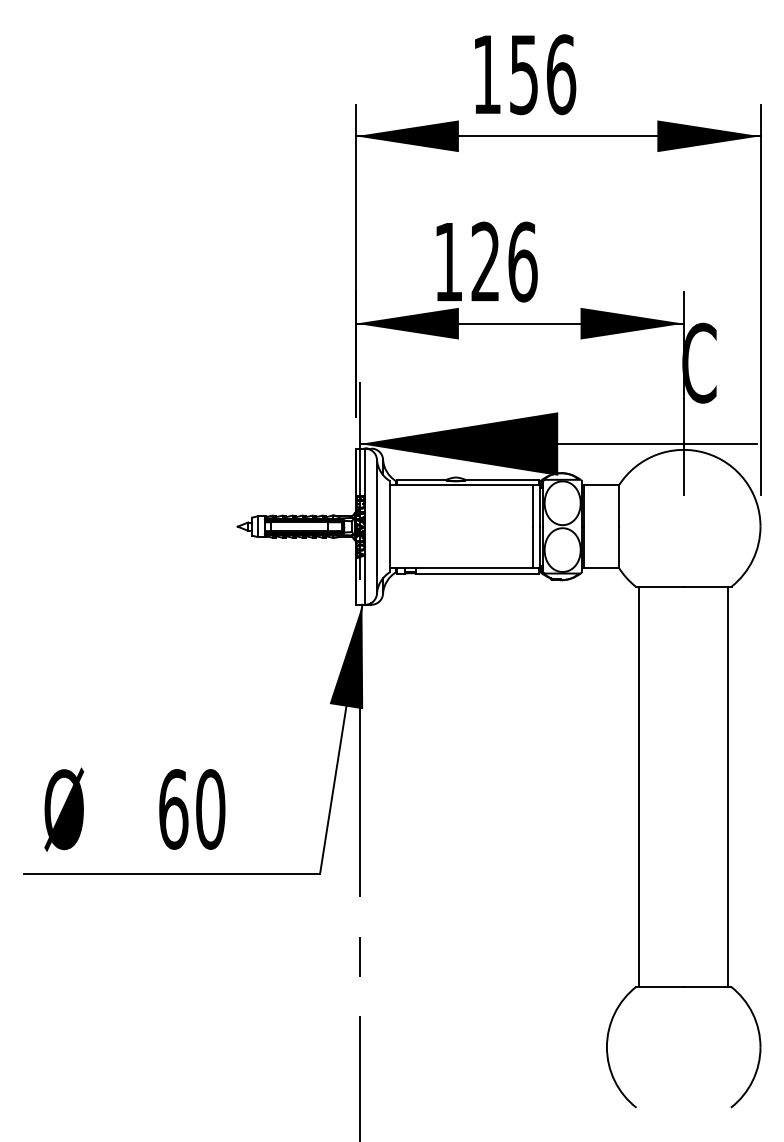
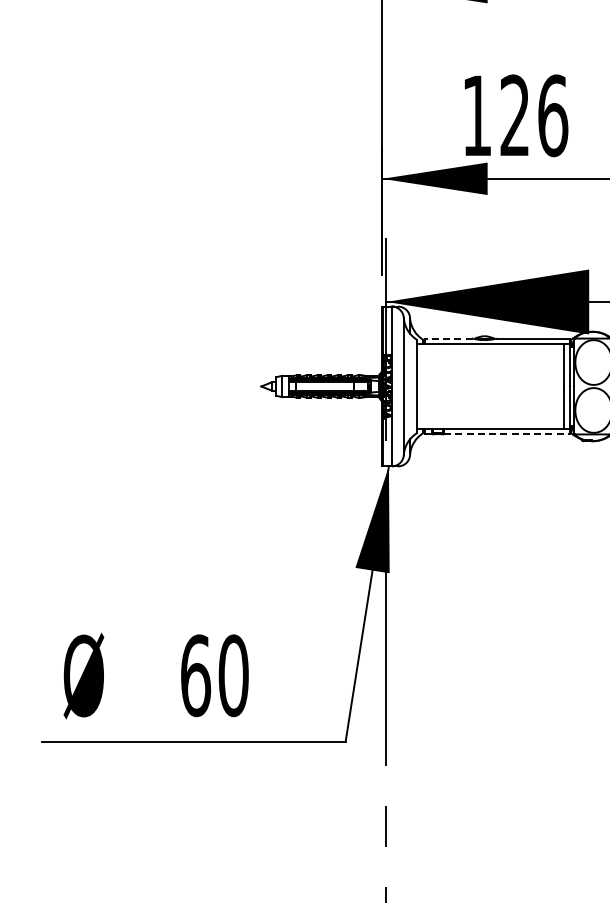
line: (420, 479) -> (448, 338), solid -> dashed
line: (477, 573) -> (506, 434), solid -> dashed

